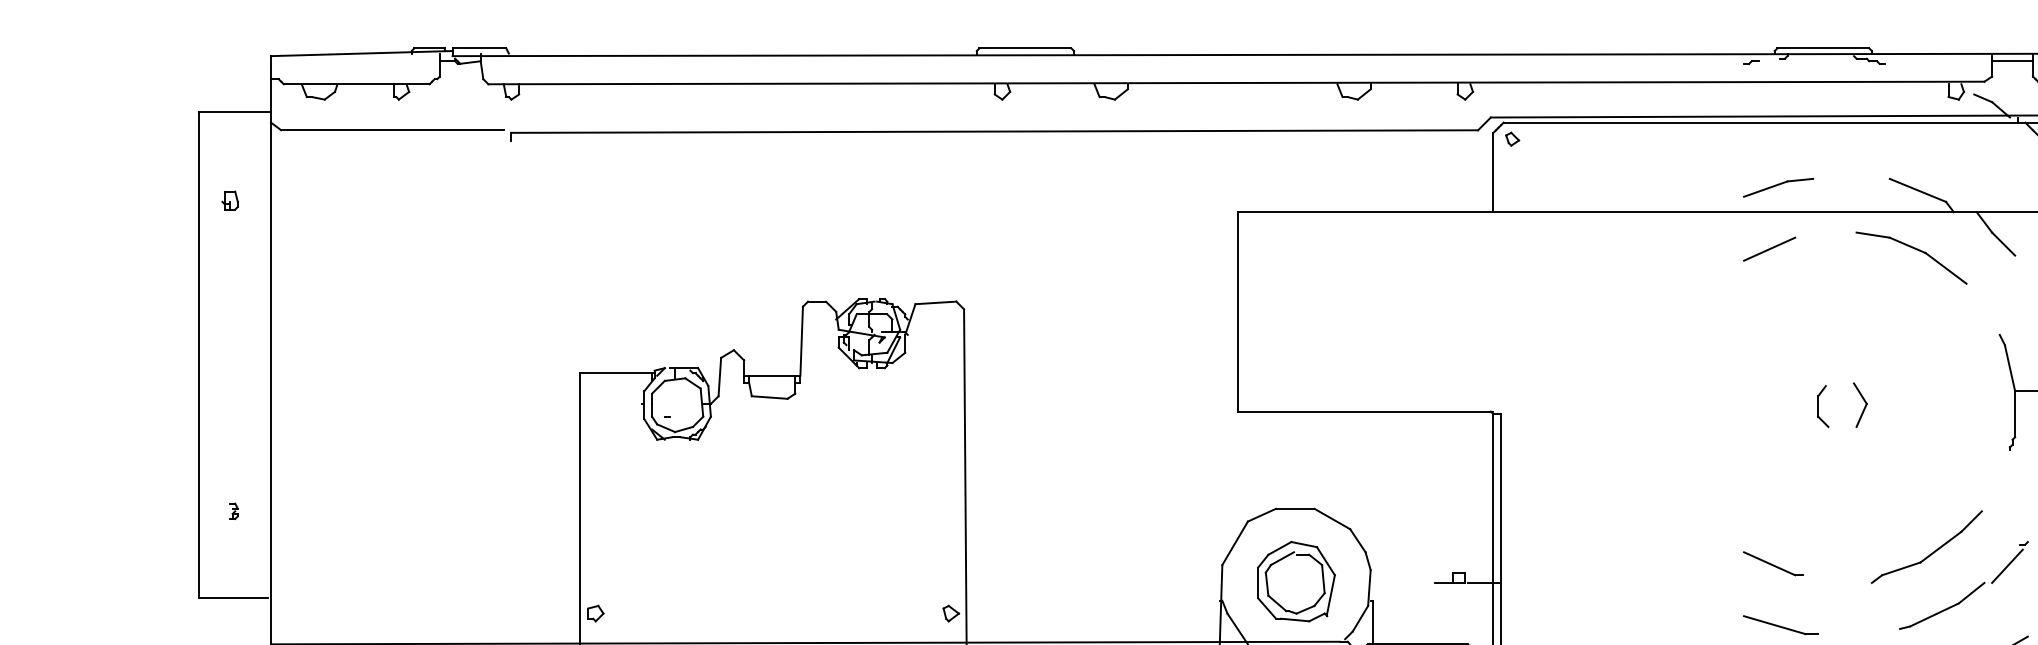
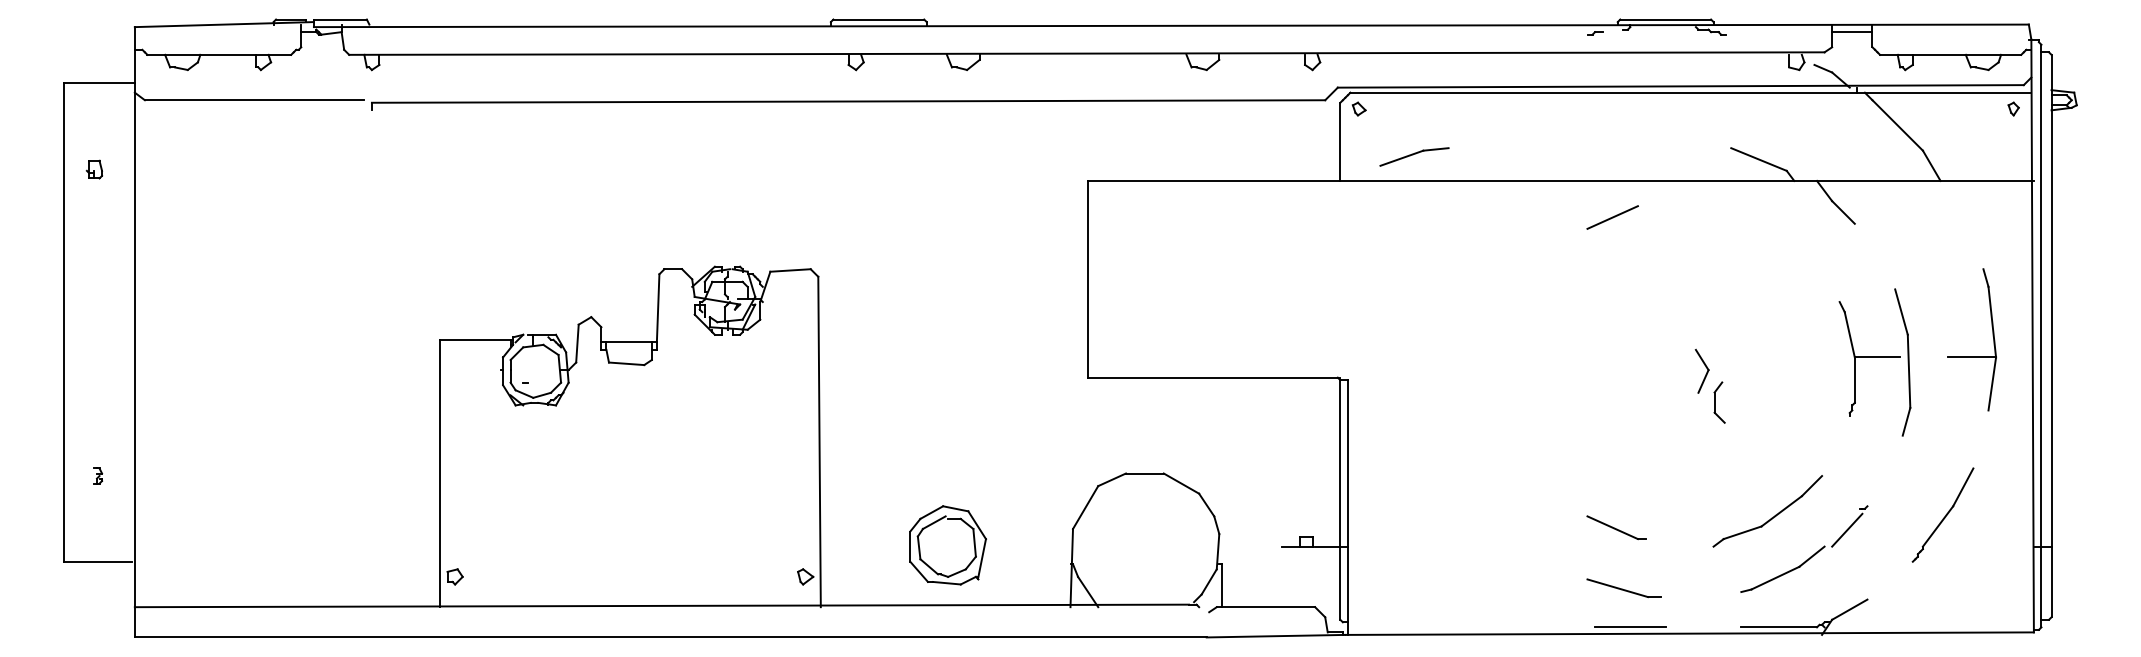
part: (1778, 187) -> (1414, 156), moved
part: (1913, 249) -> (1754, 217), removed
part: (1823, 406) -> (1719, 402), moved
part: (1295, 581) -> (947, 545), moved

